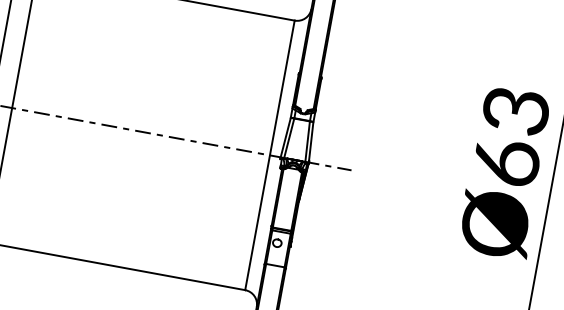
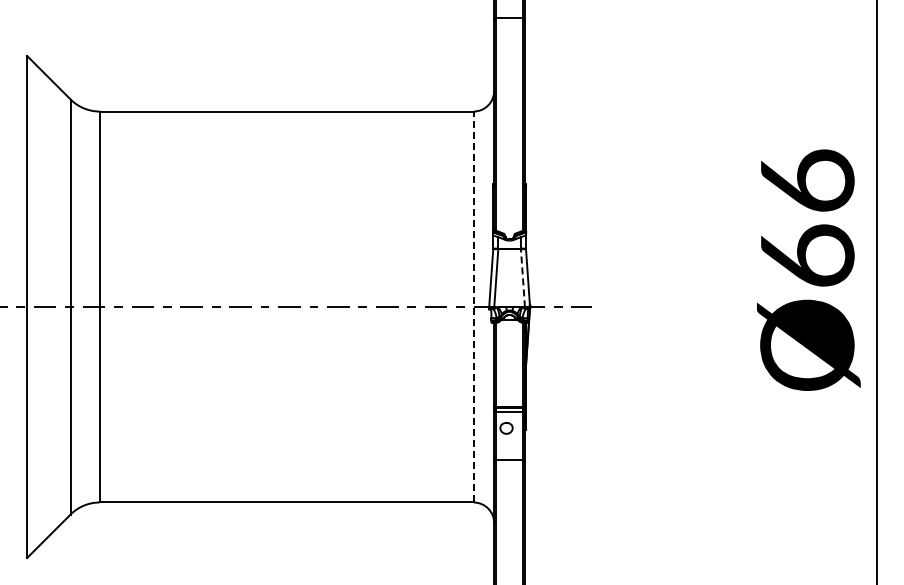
text: (516, 110) -> (807, 180), Ø63 -> Ø66
line: (307, 141) -> (522, 277), solid -> dashed
line: (269, 155) -> (473, 306), solid -> dashed

